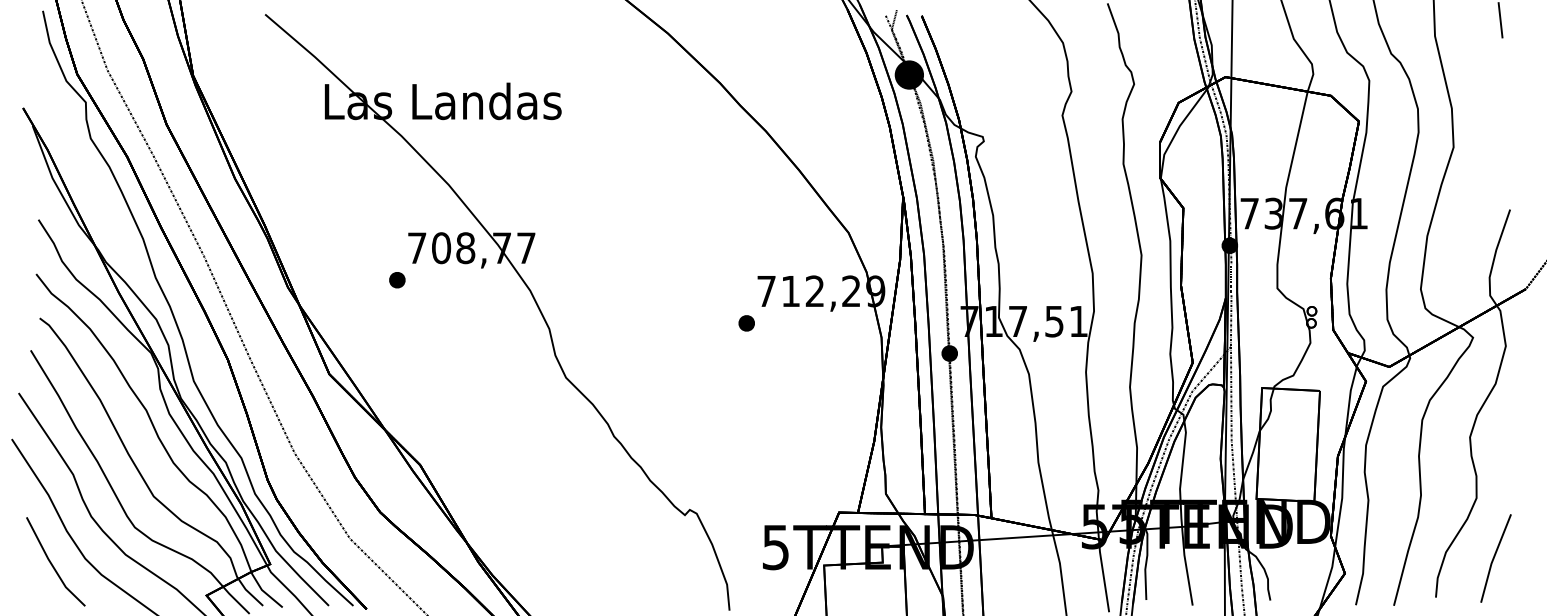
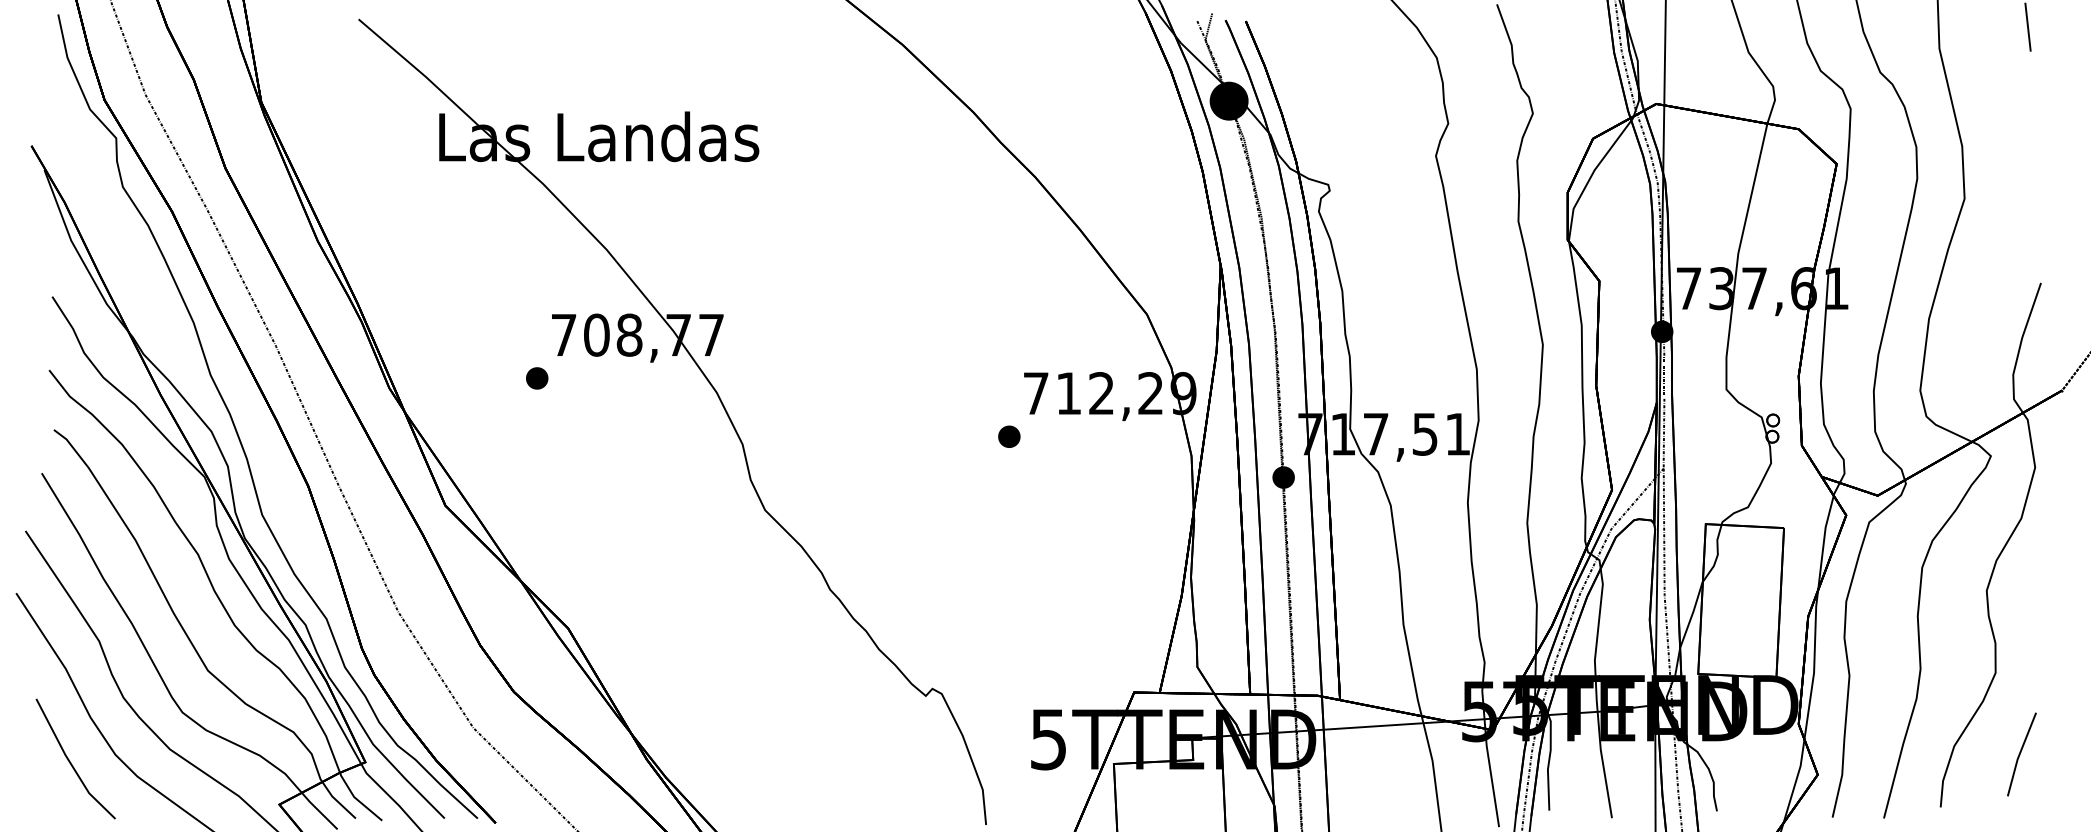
part: (1495, 558) -> (2021, 754), size x0.7

